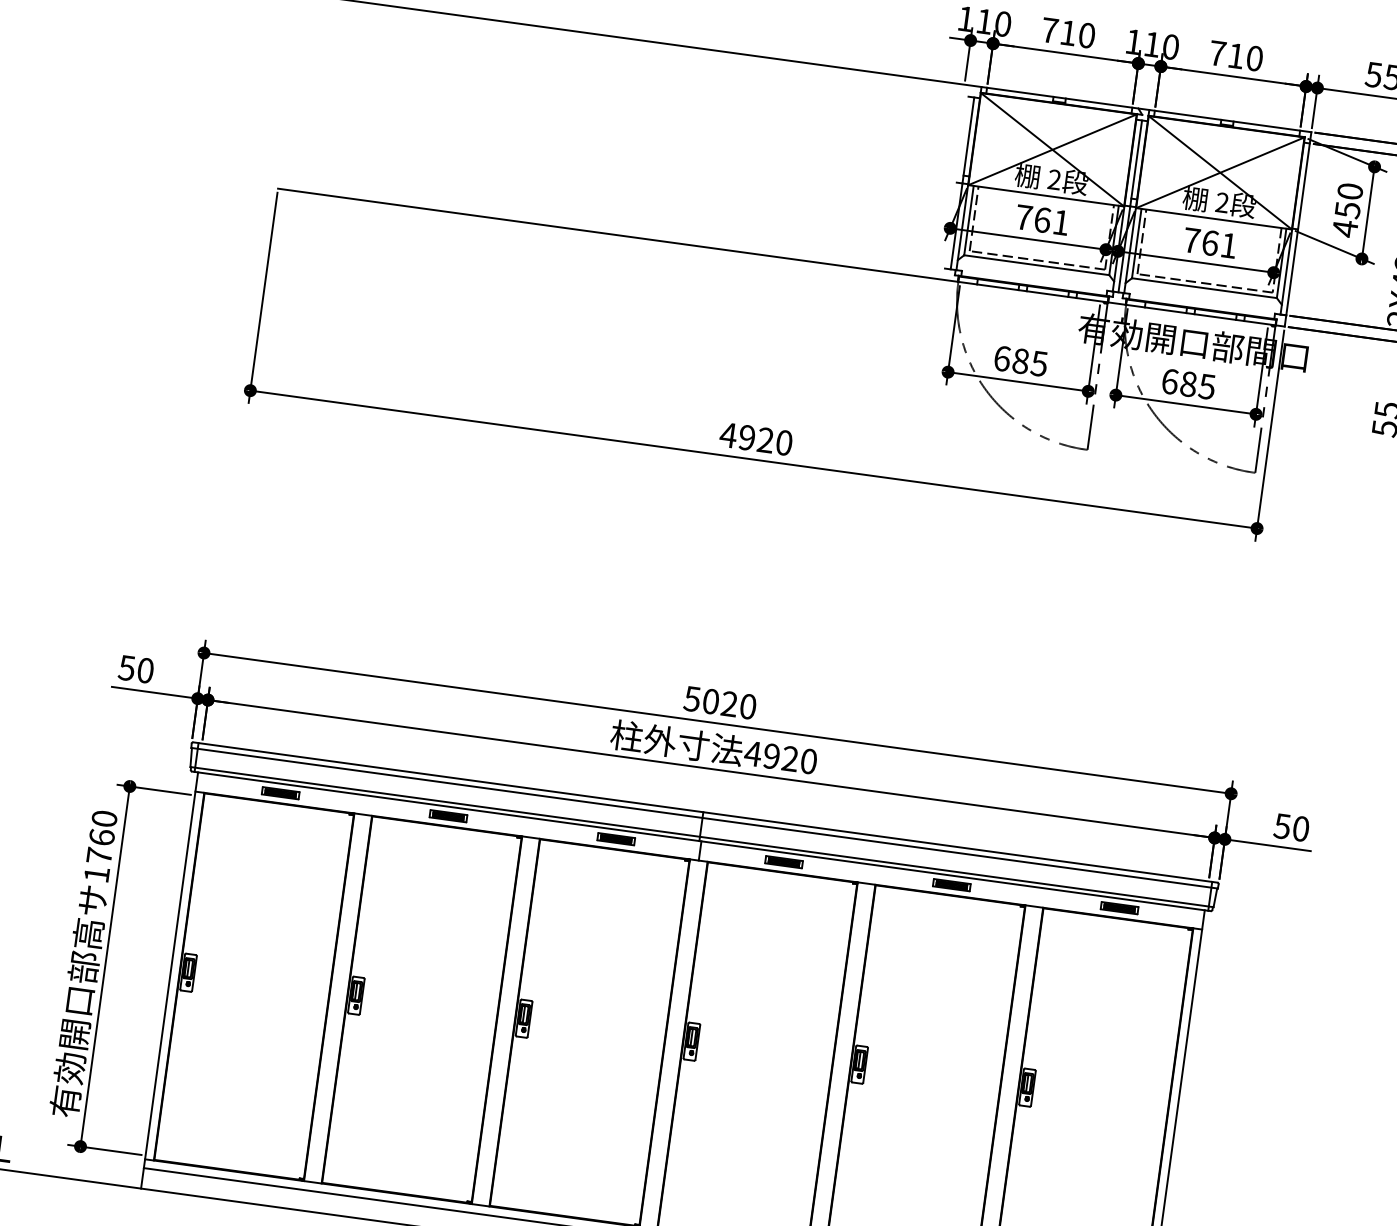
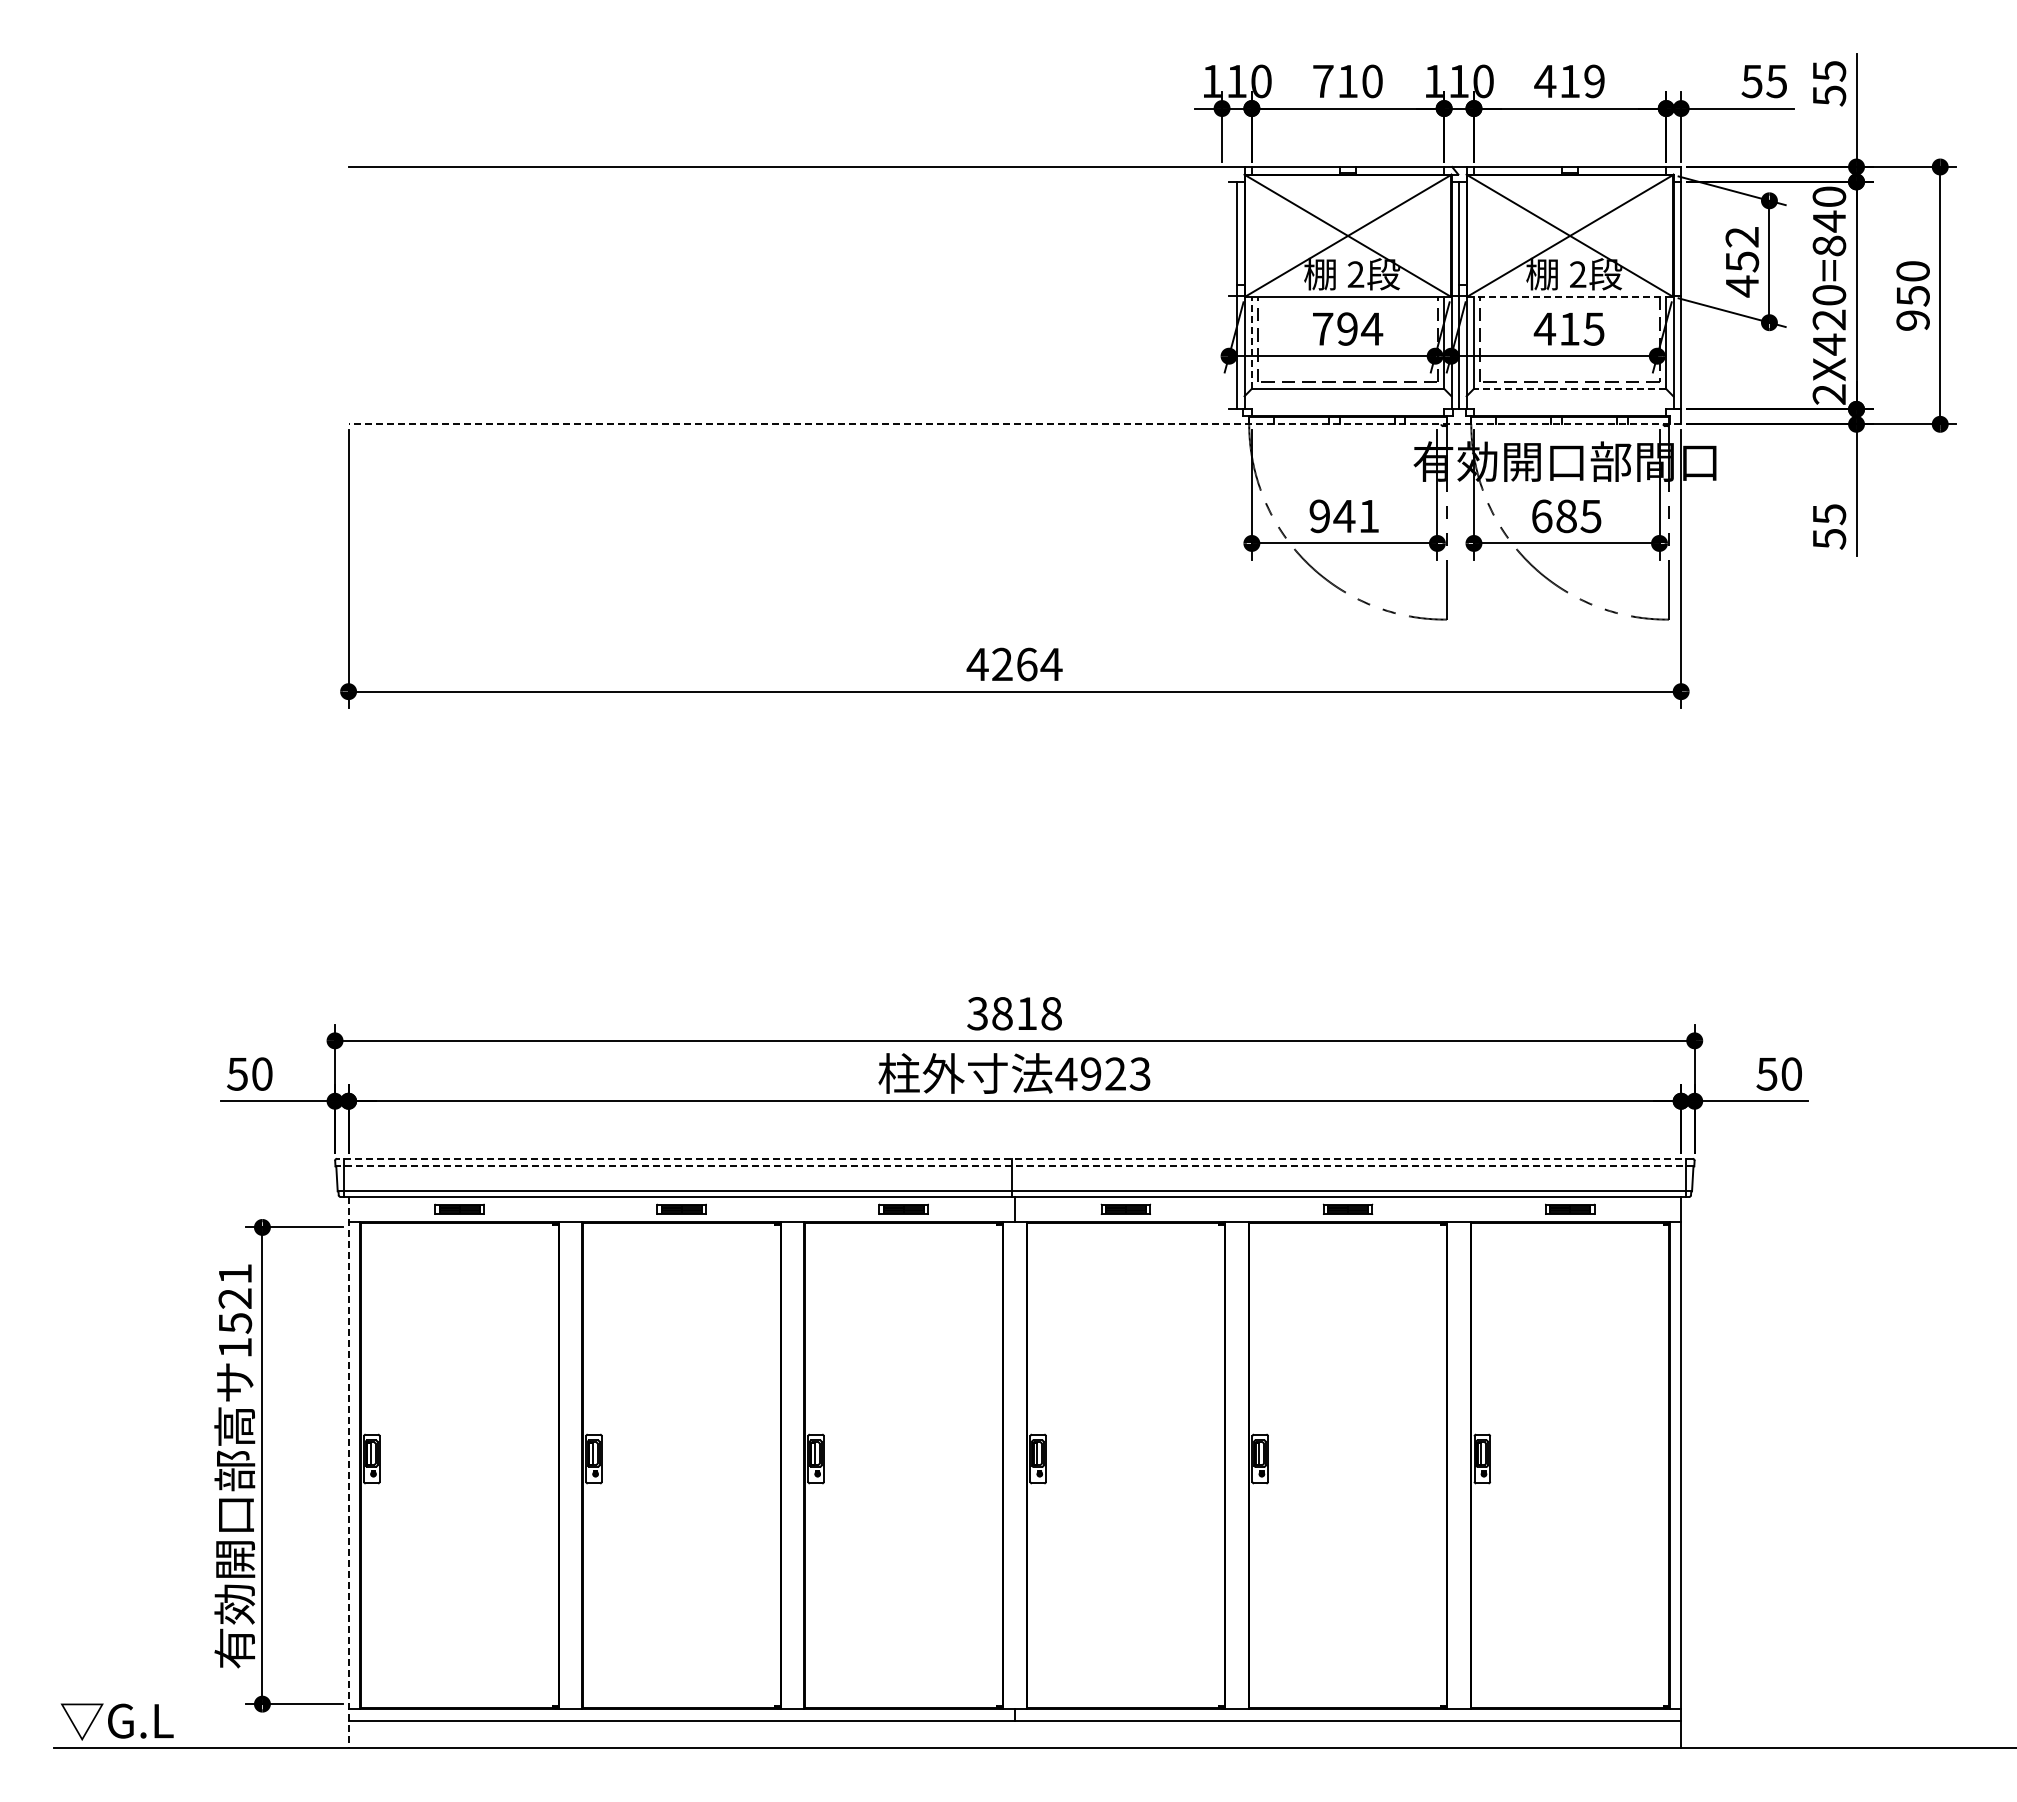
text: (1235, 56) -> (1569, 81), 710 -> 419
text: (1350, 191) -> (1742, 237), 450 -> 452
line: (1214, 218) -> (1570, 296), solid -> dashed
line: (969, 220) -> (1252, 342), solid -> dashed
text: (1052, 221) -> (1360, 328), 761 -> 794
text: (1209, 242) -> (1568, 328), 761 -> 415
line: (781, 257) -> (1014, 424), solid -> dashed
line: (1204, 287) -> (1569, 388), solid -> dashed
text: (1020, 361) -> (1344, 516), 685 -> 941
text: (766, 440) -> (1027, 664), 4920 -> 4264
text: (720, 702) -> (1014, 1013), 5020 -> 3818
text: (808, 760) -> (1139, 1073), 4920 -> 4923
line: (705, 812) -> (1014, 1158), solid -> dashed
line: (704, 818) -> (1014, 1166), solid -> dashed
text: (102, 837) -> (235, 1298), 1760 -> 1521
line: (169, 980) -> (348, 1472), solid -> dashed

